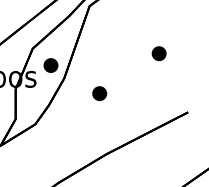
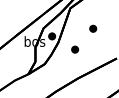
part: (159, 53) -> (93, 28), moved

